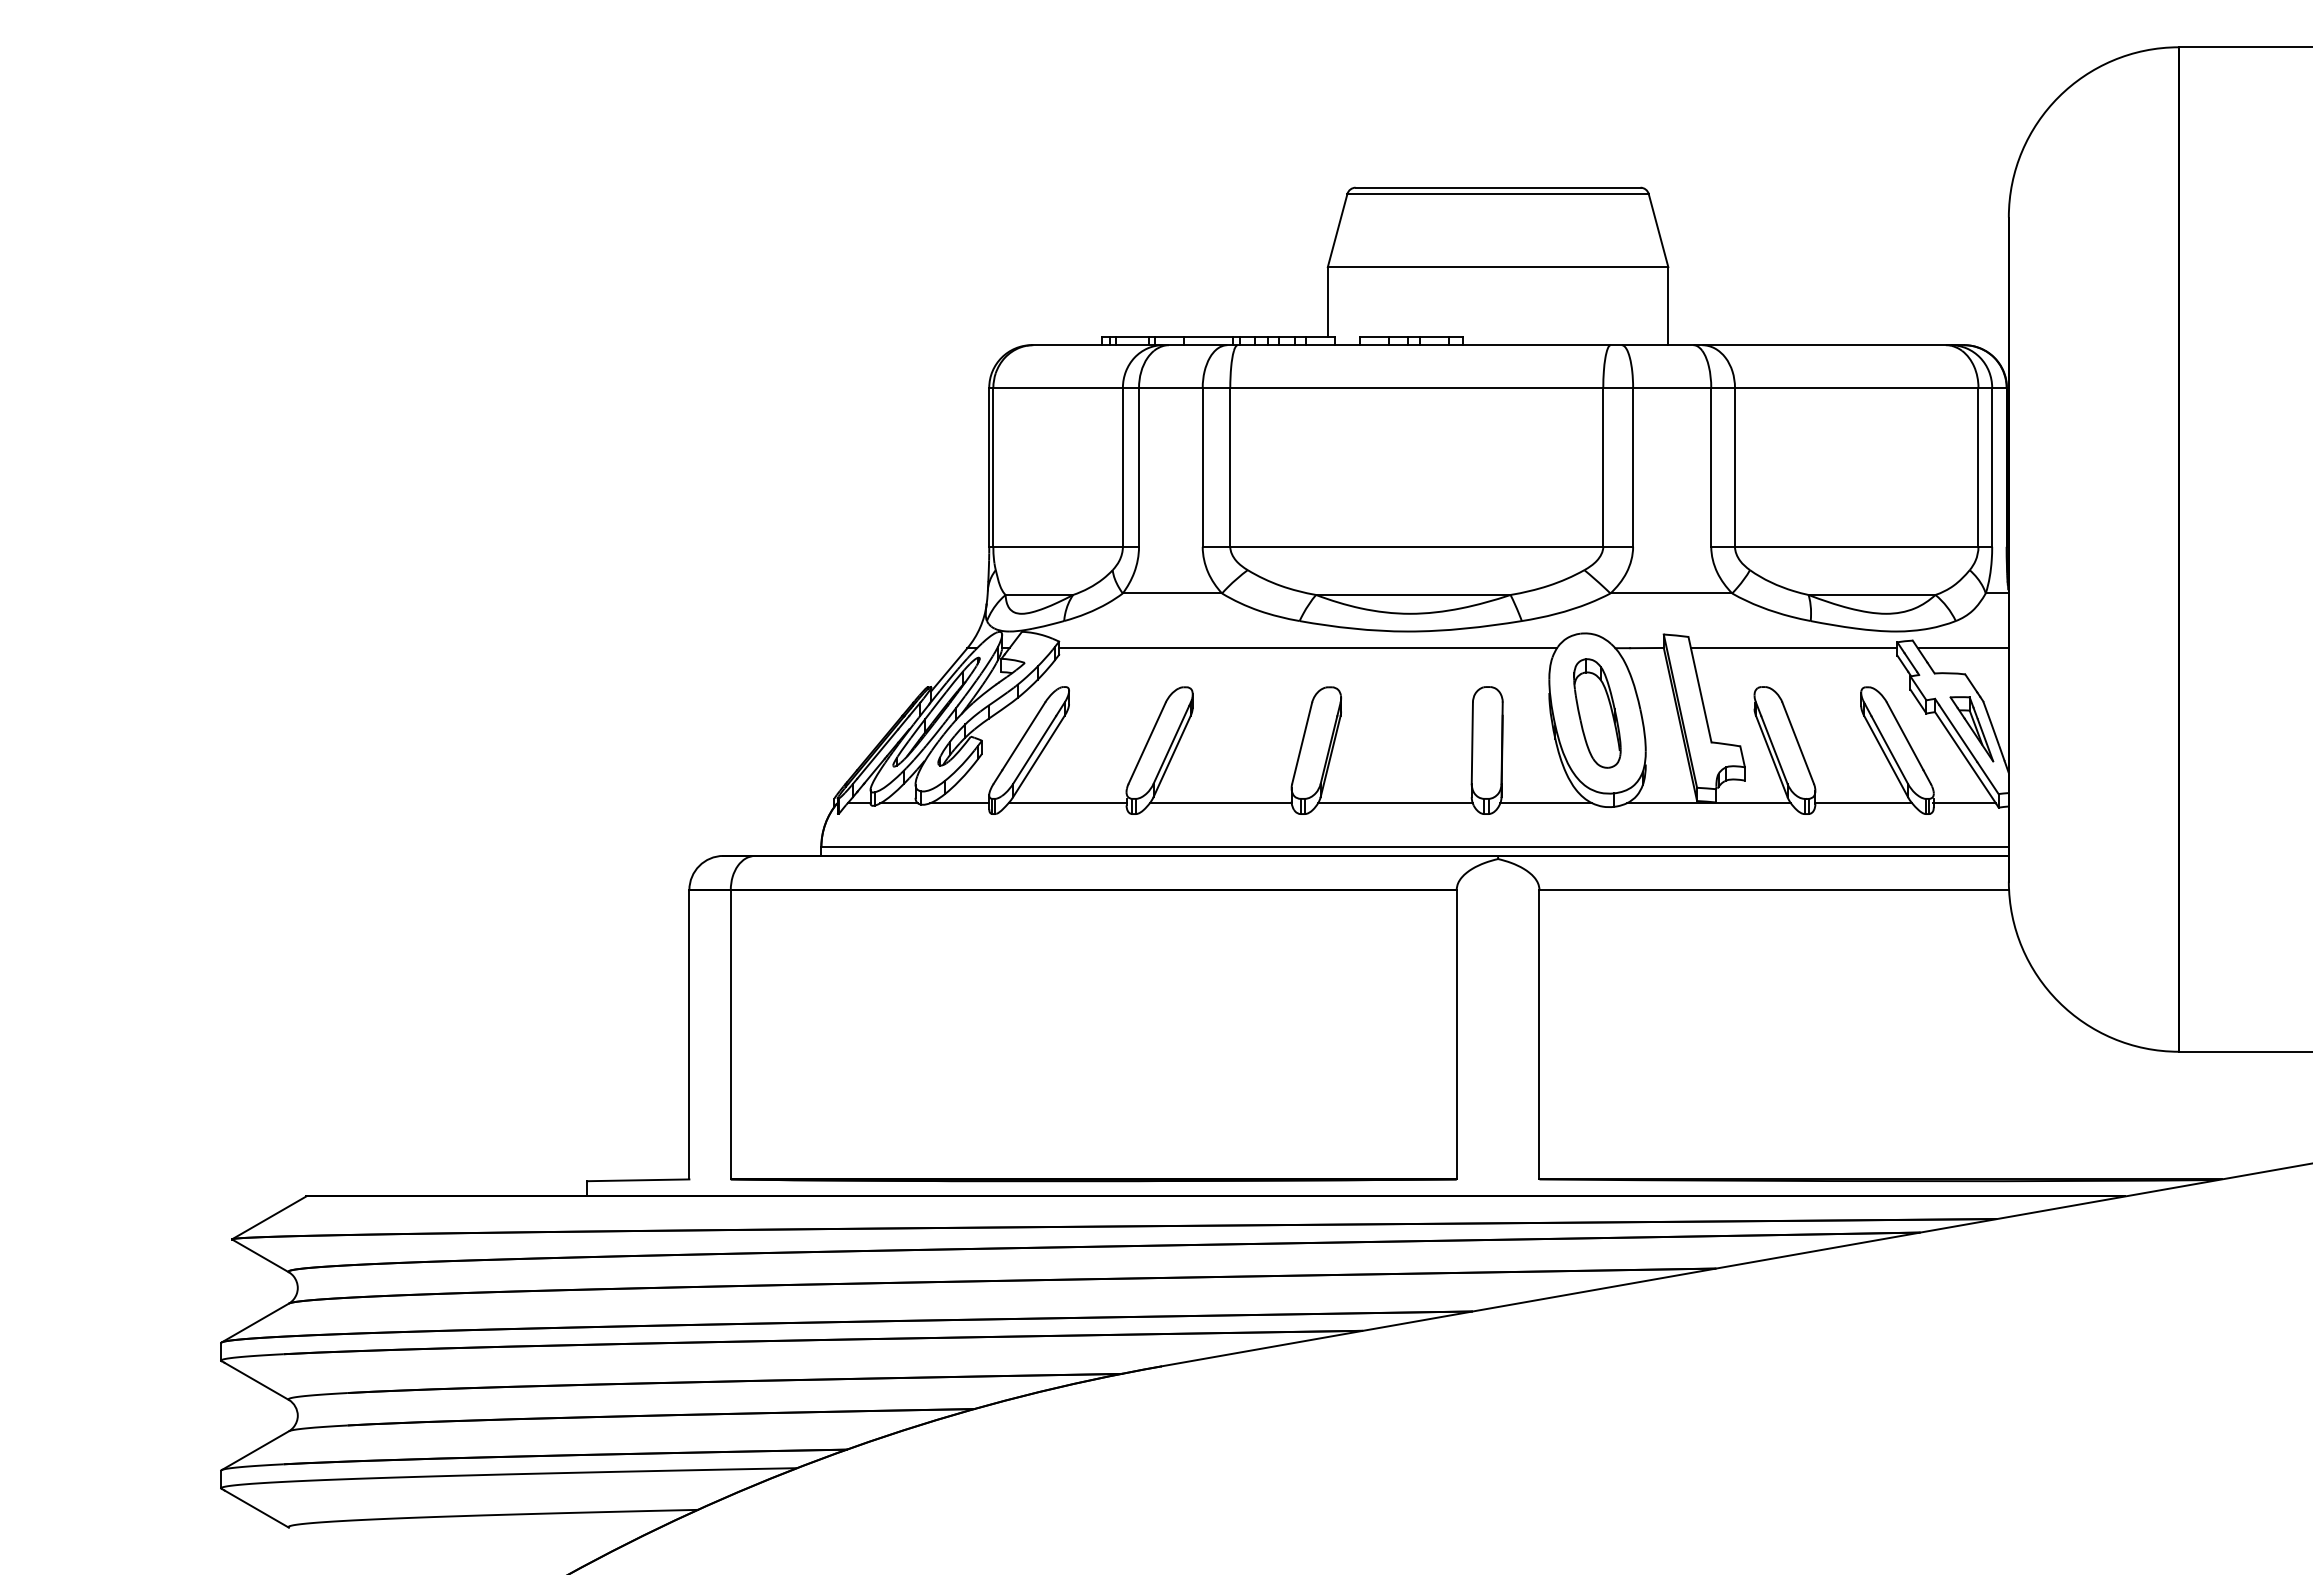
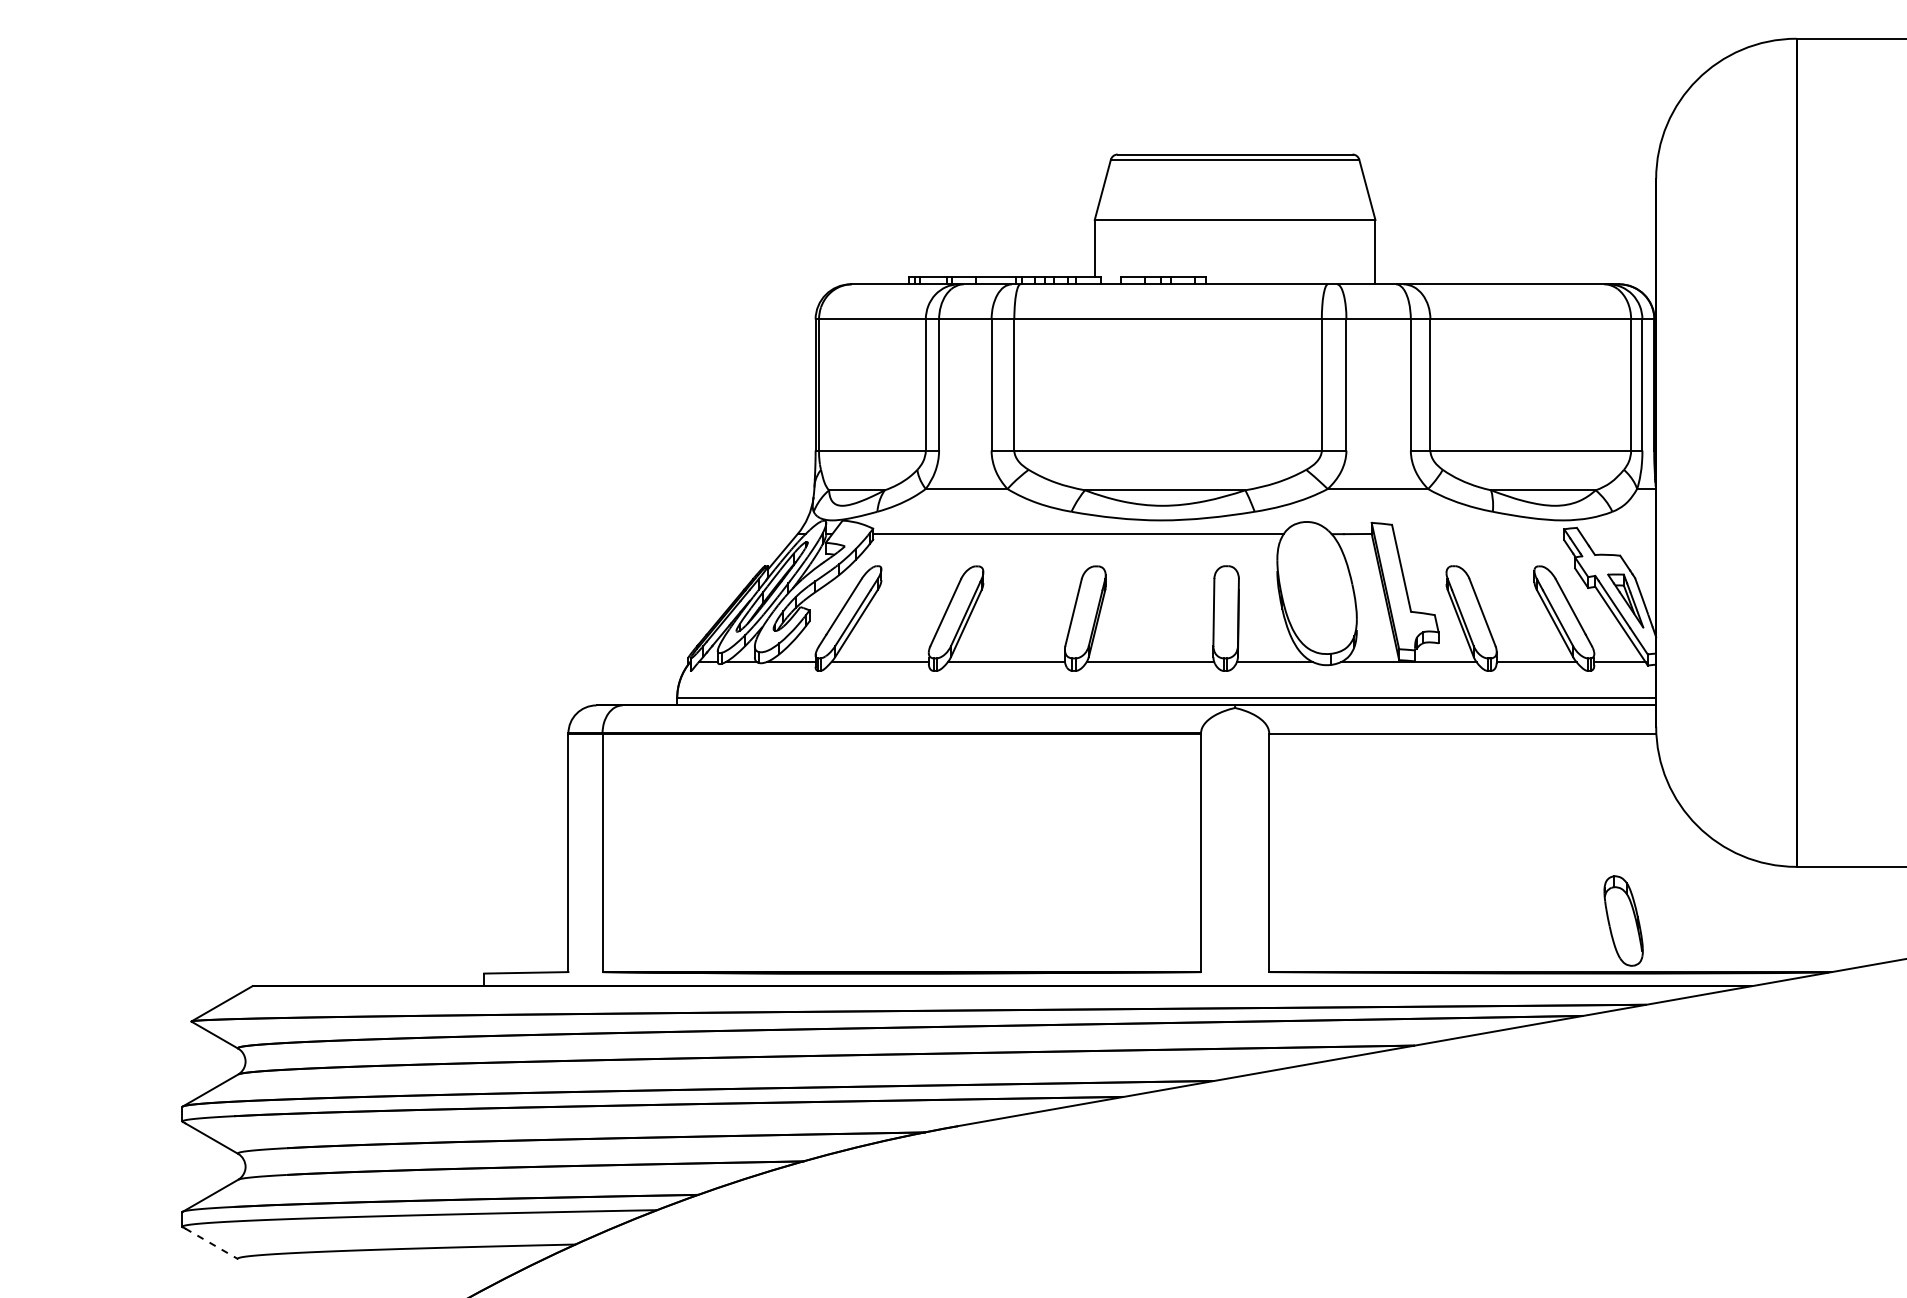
line: (1793, 648) -> (1478, 534), removed
line: (1962, 648) -> (1617, 534), removed
part: (1597, 713) -> (1623, 921), moved
line: (257, 1509) -> (212, 1244), solid -> dashed

